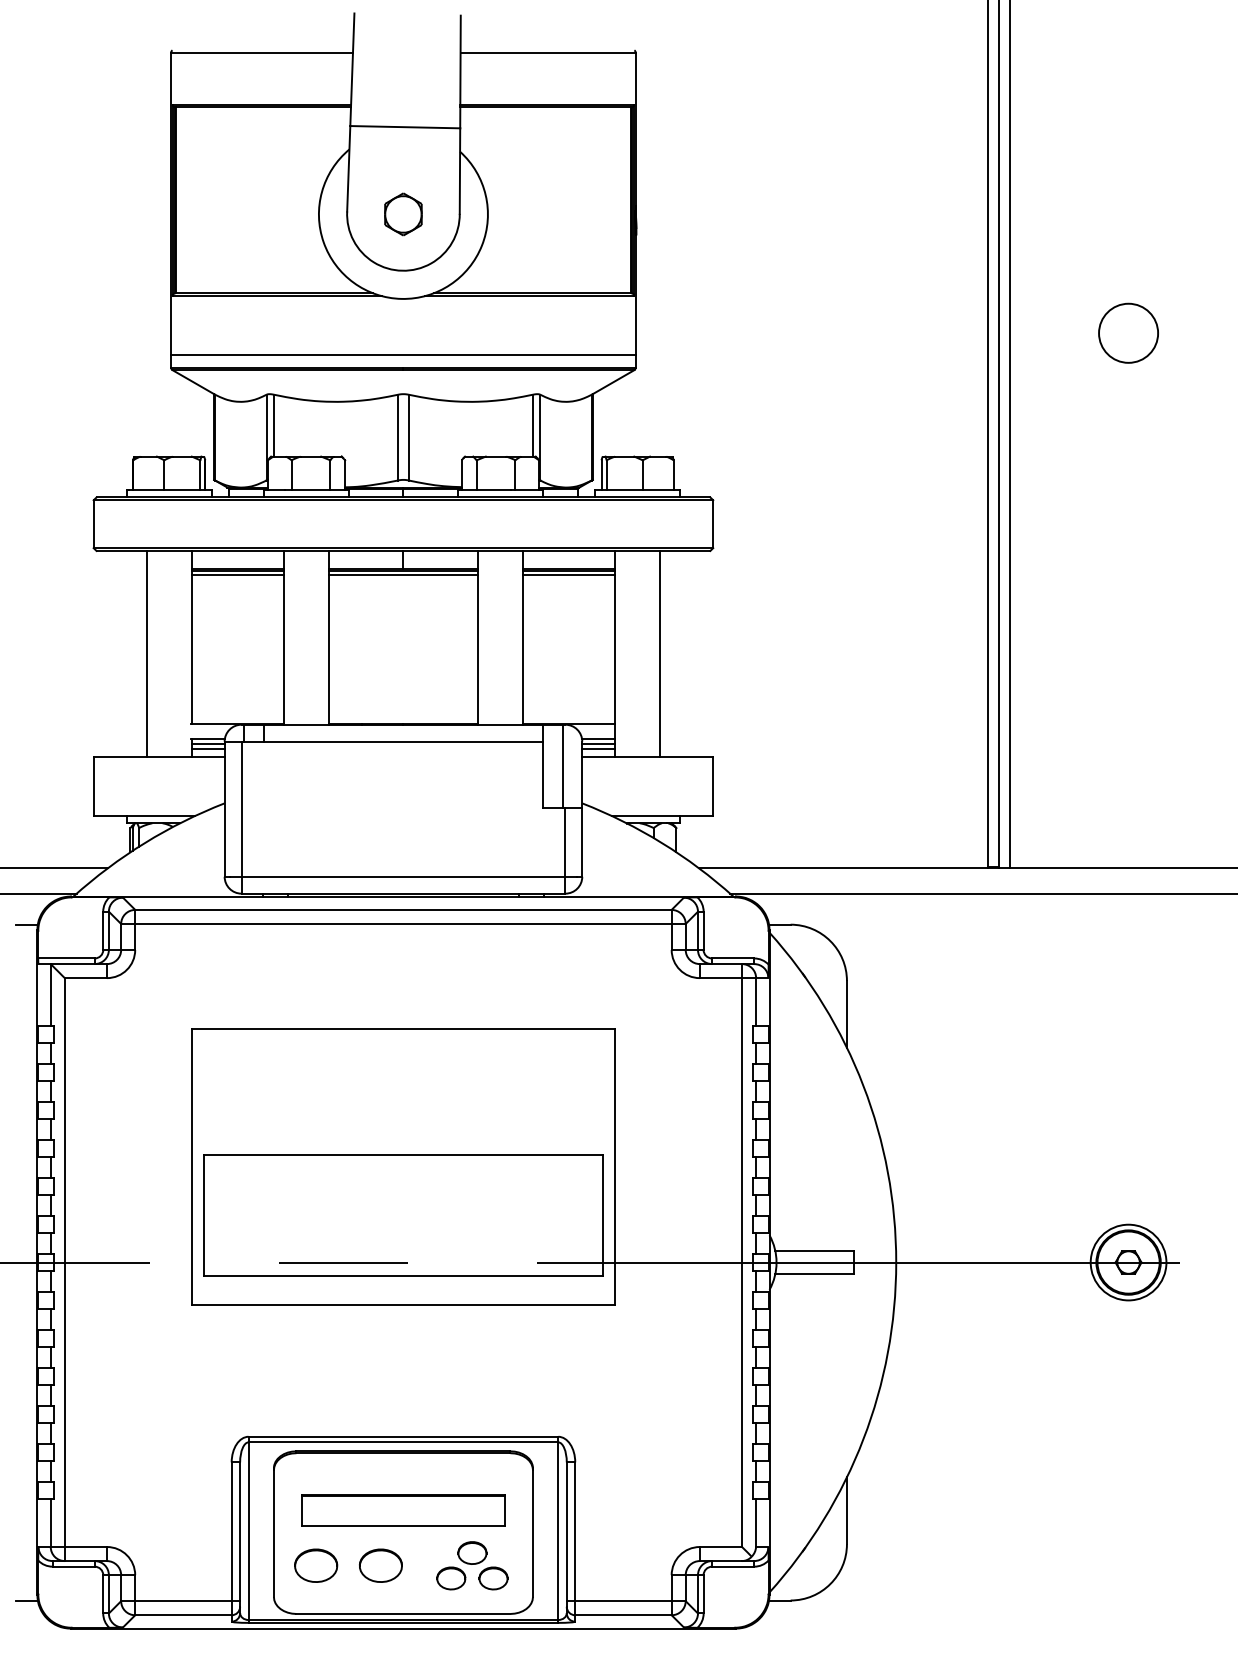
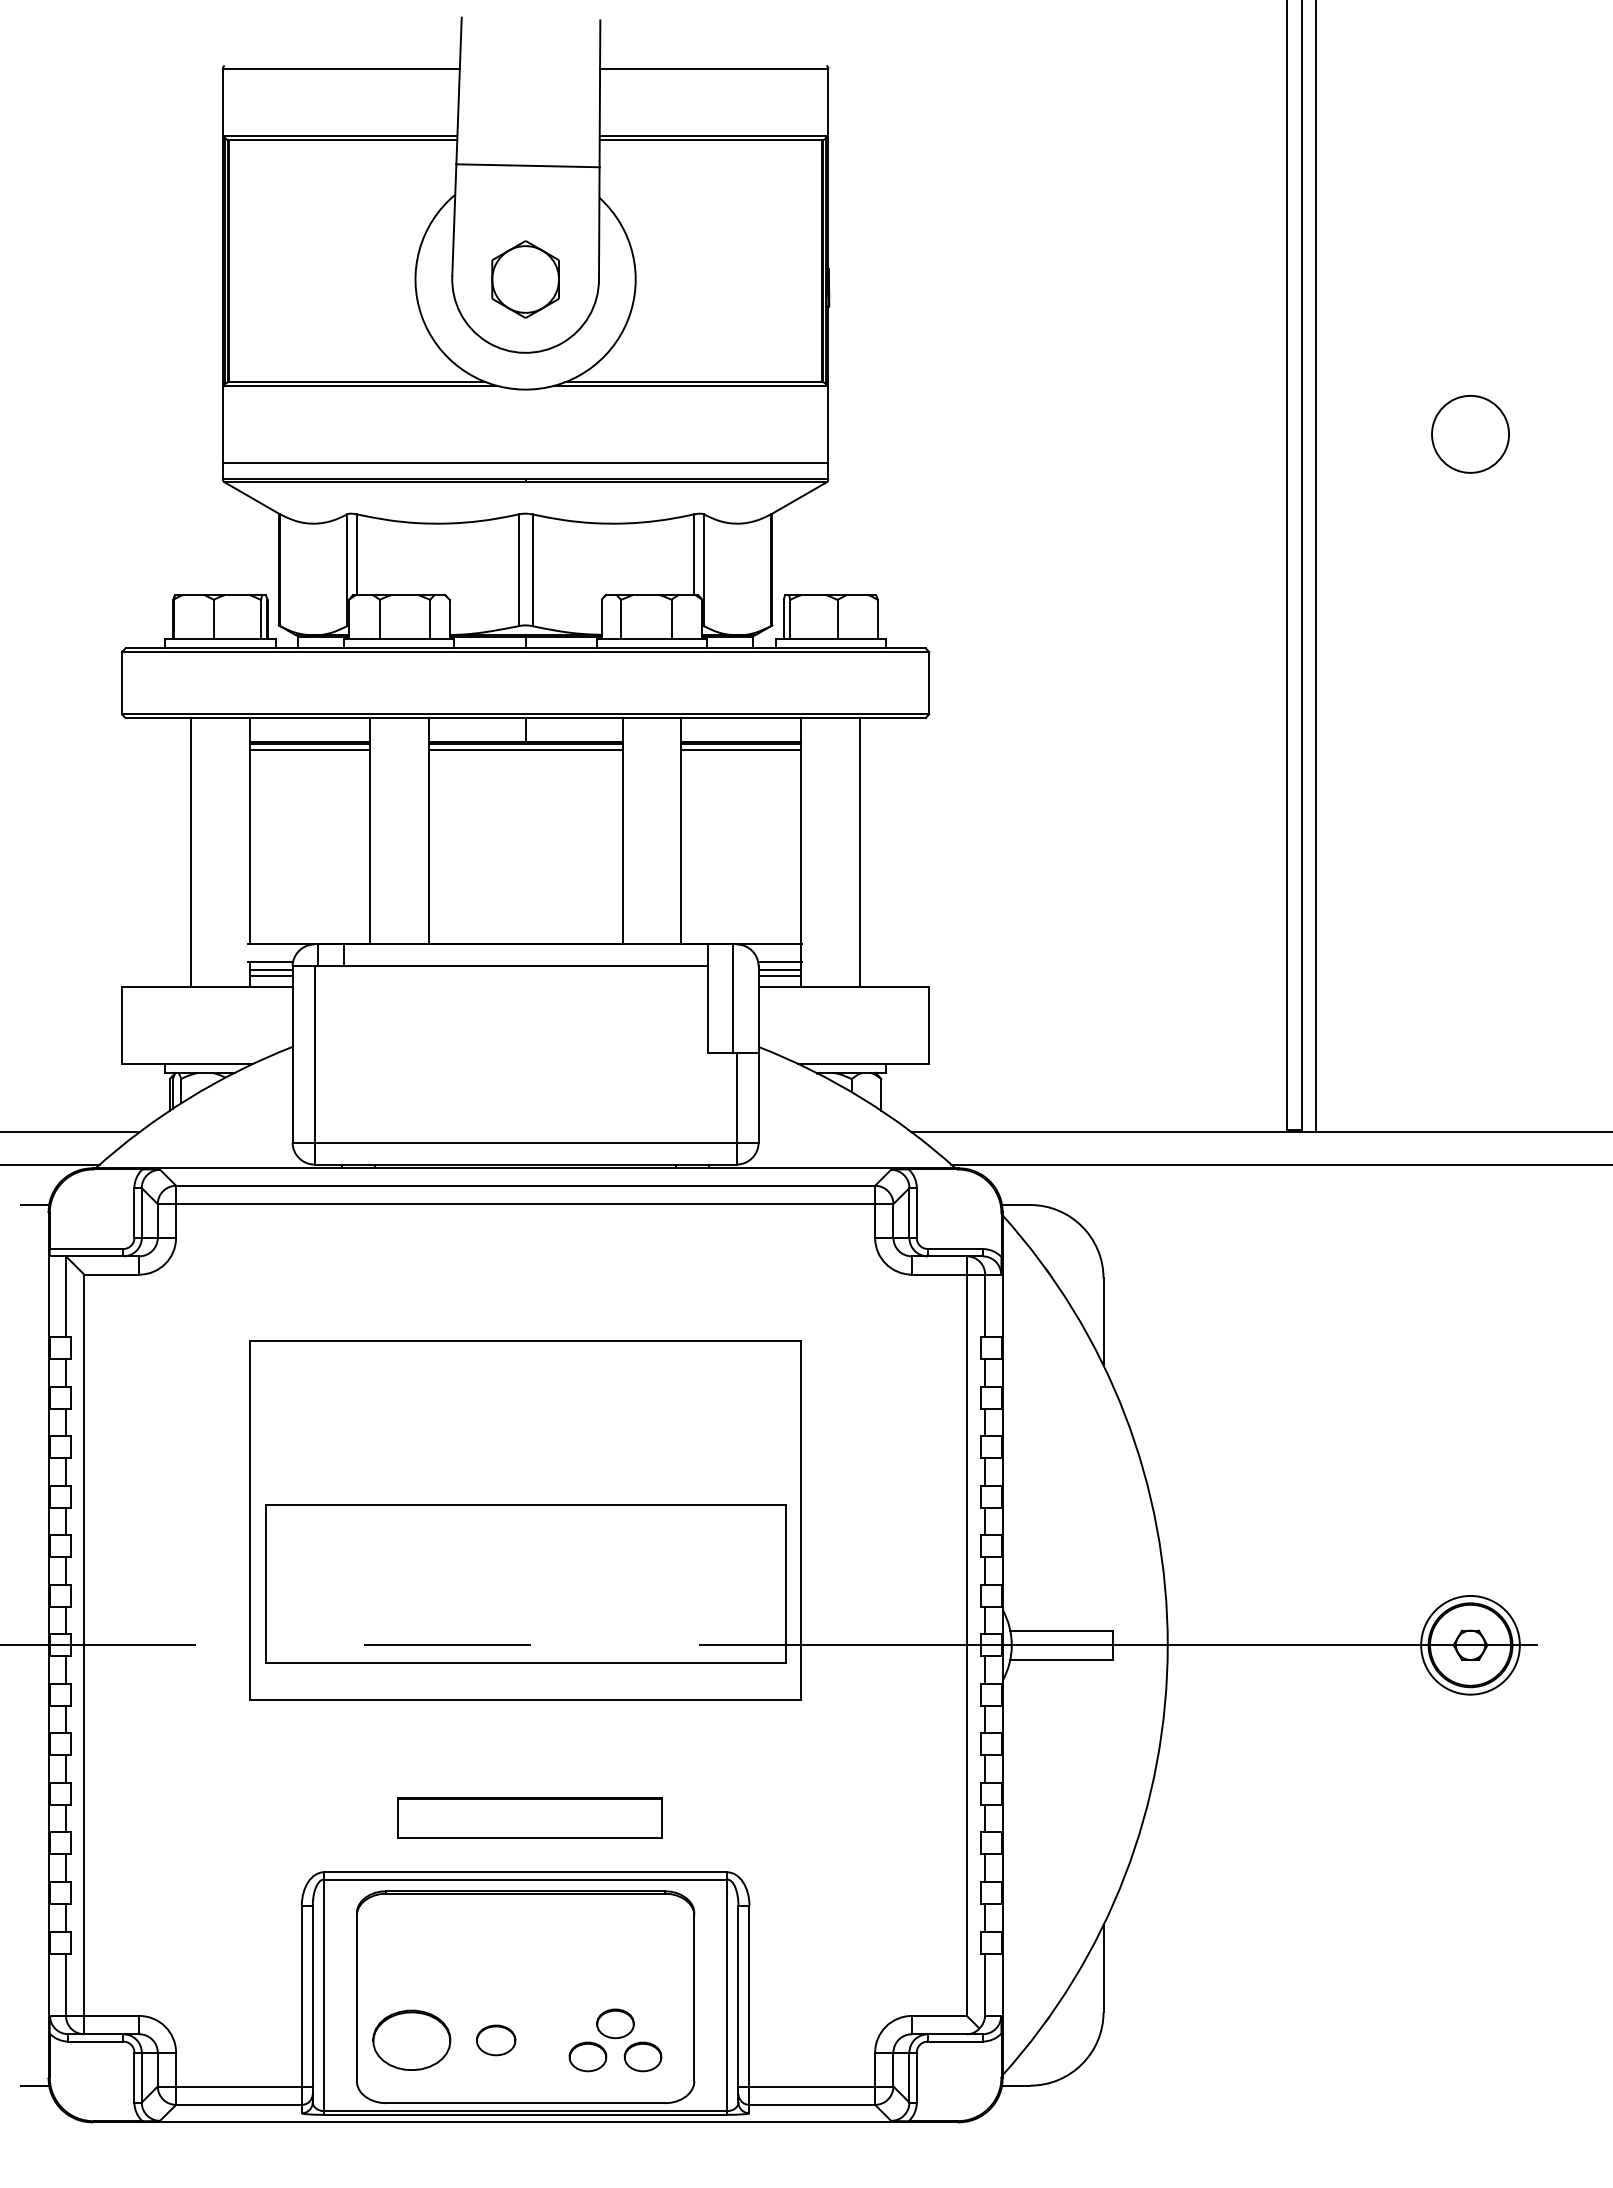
part: (403, 214) -> (525, 279), size x1.4
part: (403, 1510) -> (529, 1817), moved
part: (315, 1565) -> (411, 2040), size x1.4
part: (380, 1565) -> (495, 2040), size x0.7

